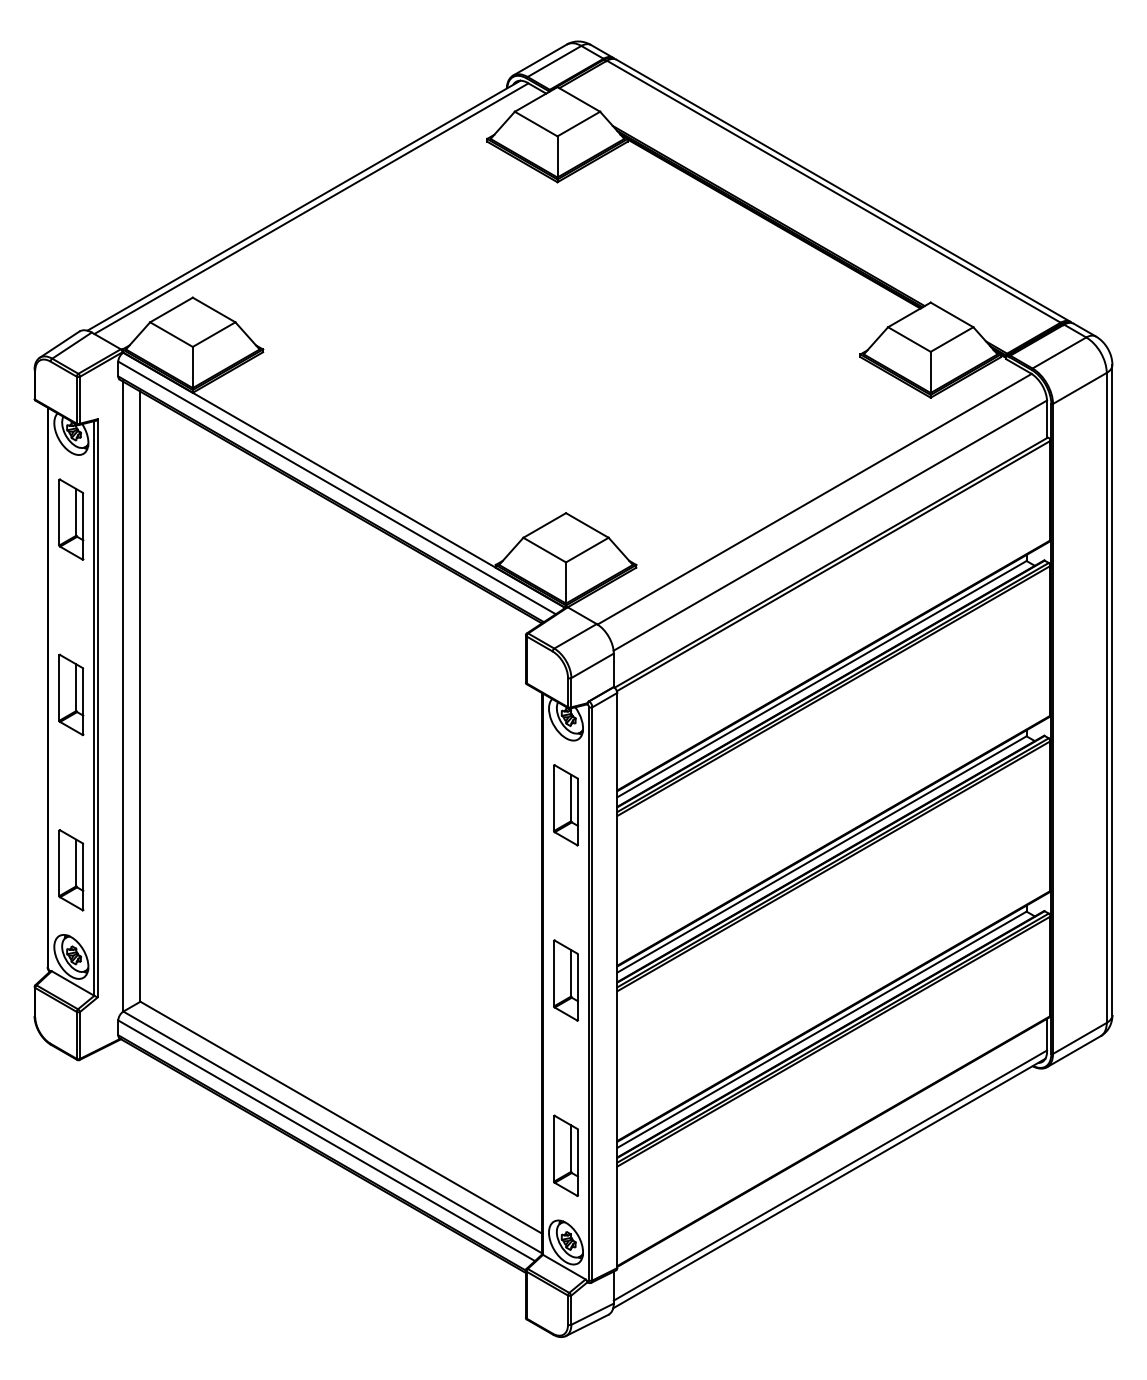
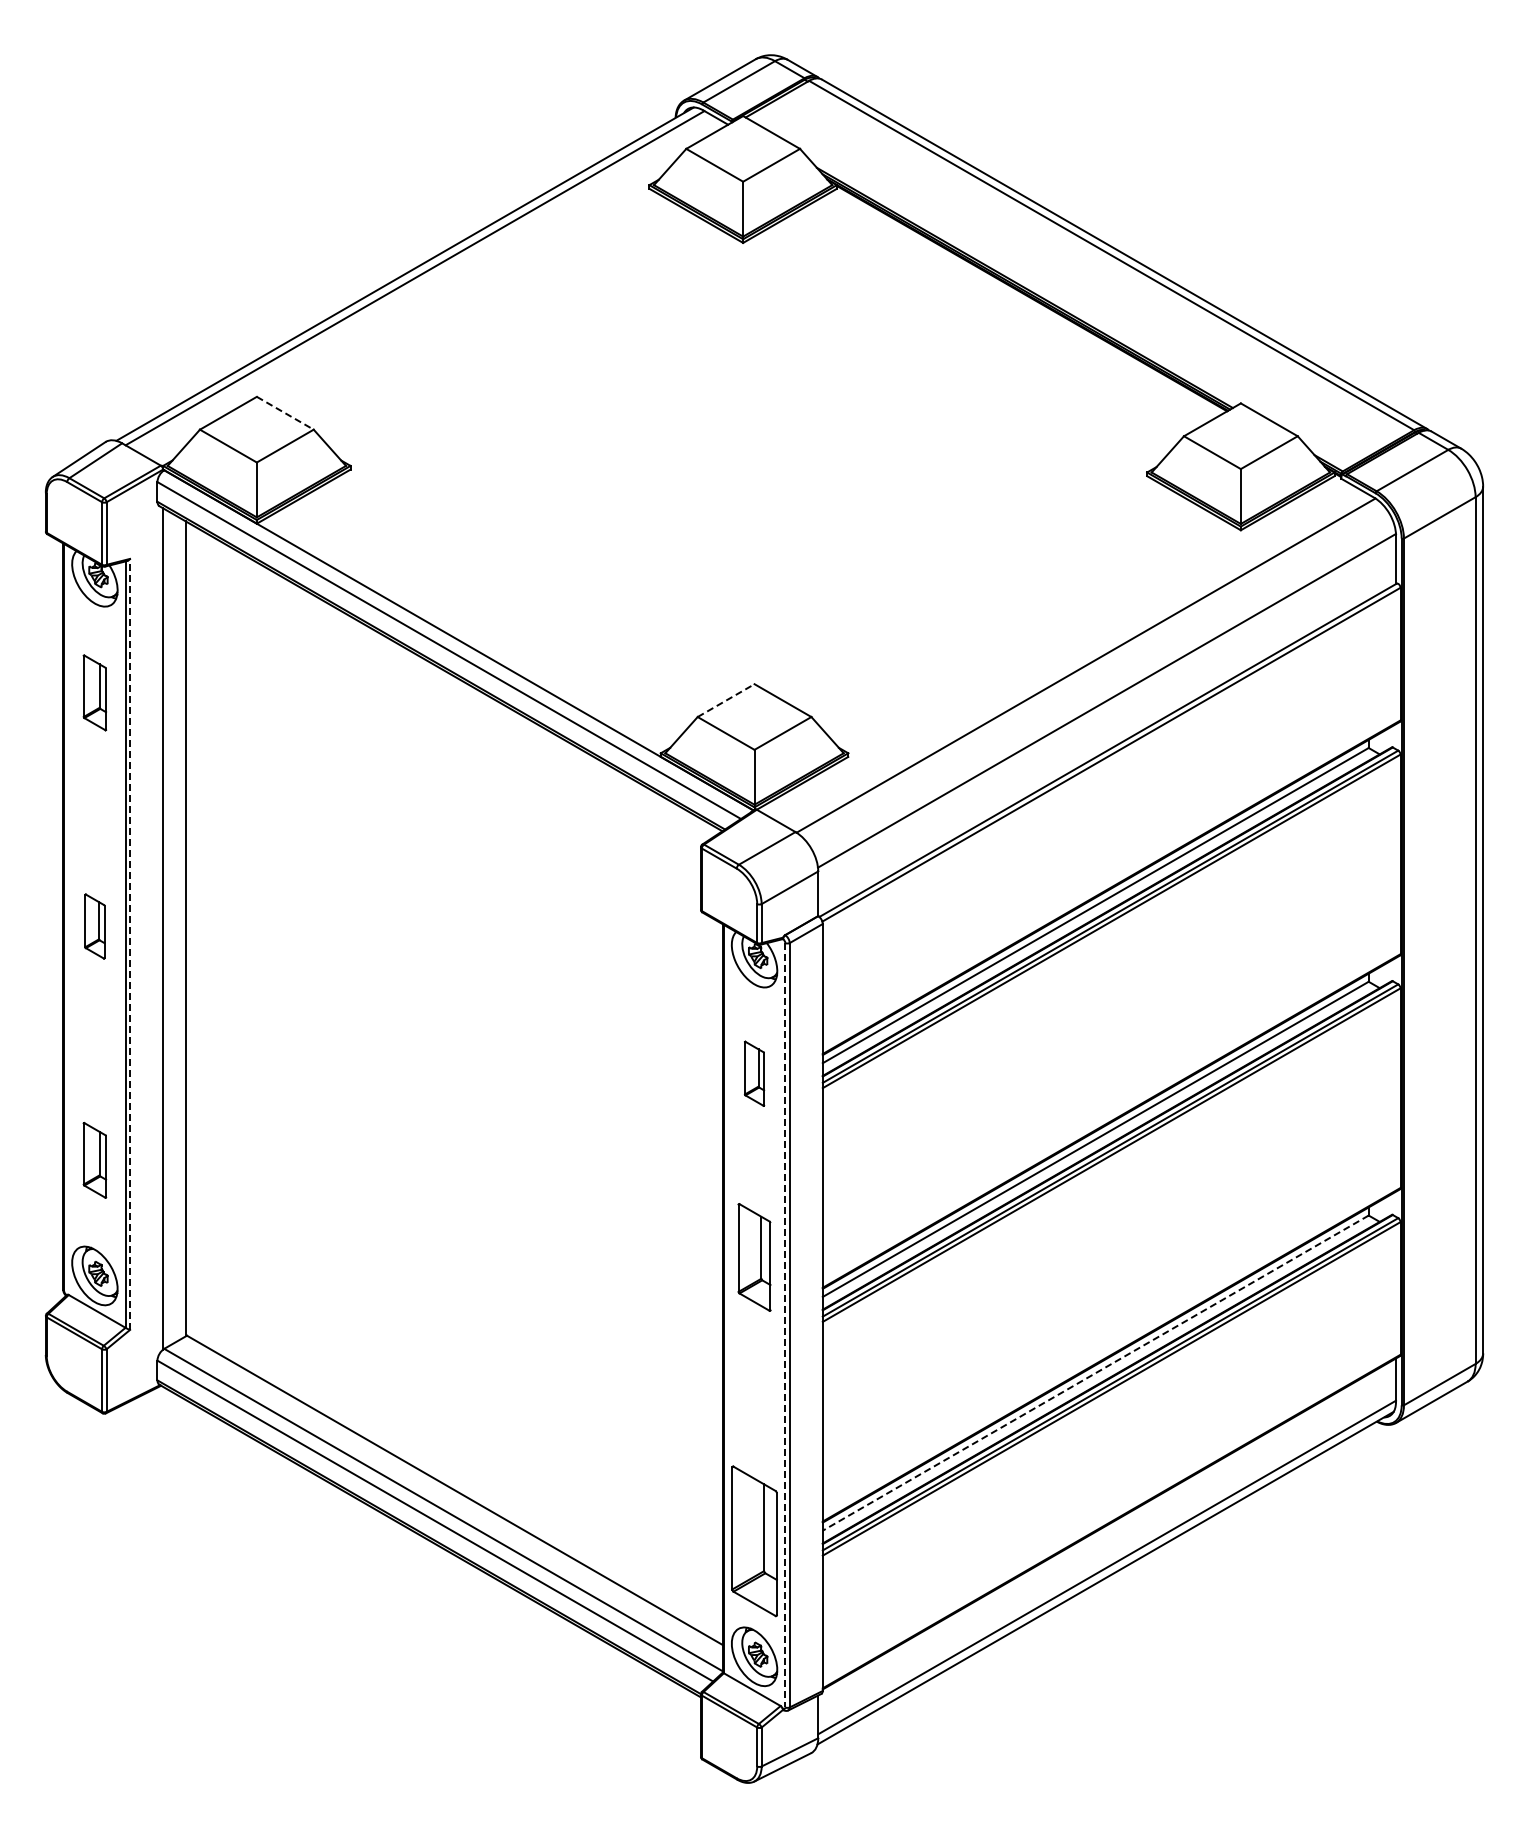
line: (214, 310) -> (285, 413), solid -> dashed
part: (71, 519) -> (94, 692), size x0.7
line: (545, 525) -> (726, 700), solid -> dashed
part: (71, 694) -> (94, 926), size x0.6
line: (98, 708) -> (130, 944), solid -> dashed
part: (566, 805) -> (754, 1073), size x0.6
part: (71, 870) -> (94, 1160), size x0.7
part: (566, 980) -> (754, 1257), moved
line: (589, 994) -> (785, 1325), solid -> dashed
line: (821, 1030) -> (1095, 1373), solid -> dashed
part: (566, 1155) -> (754, 1540), size x1.4

